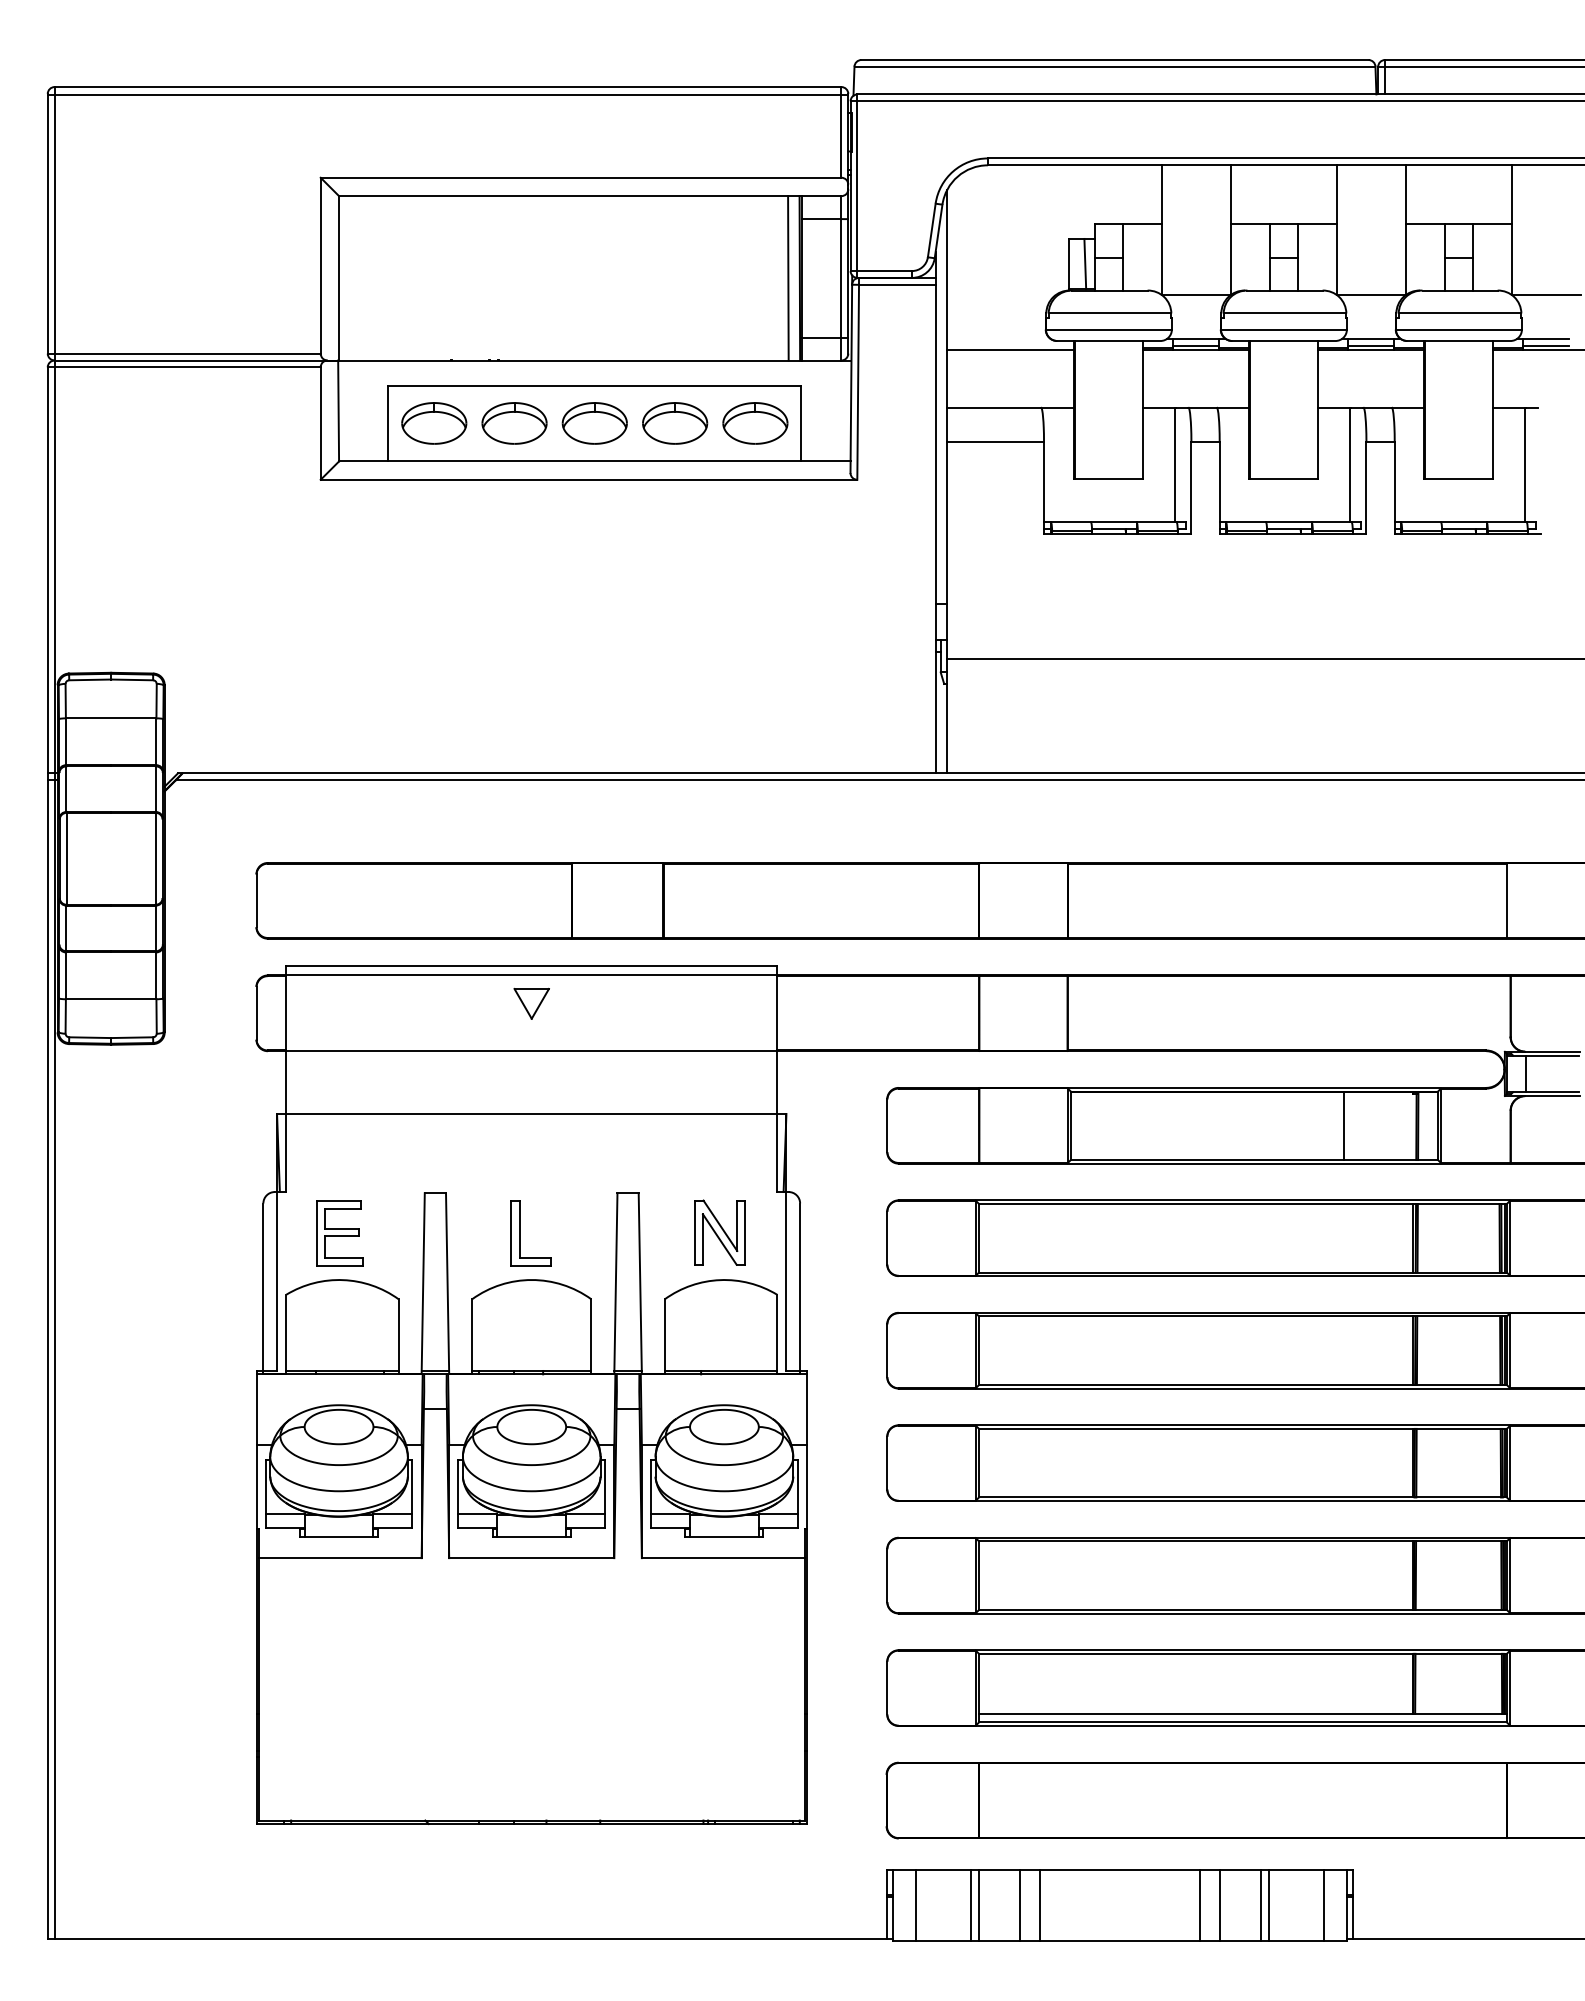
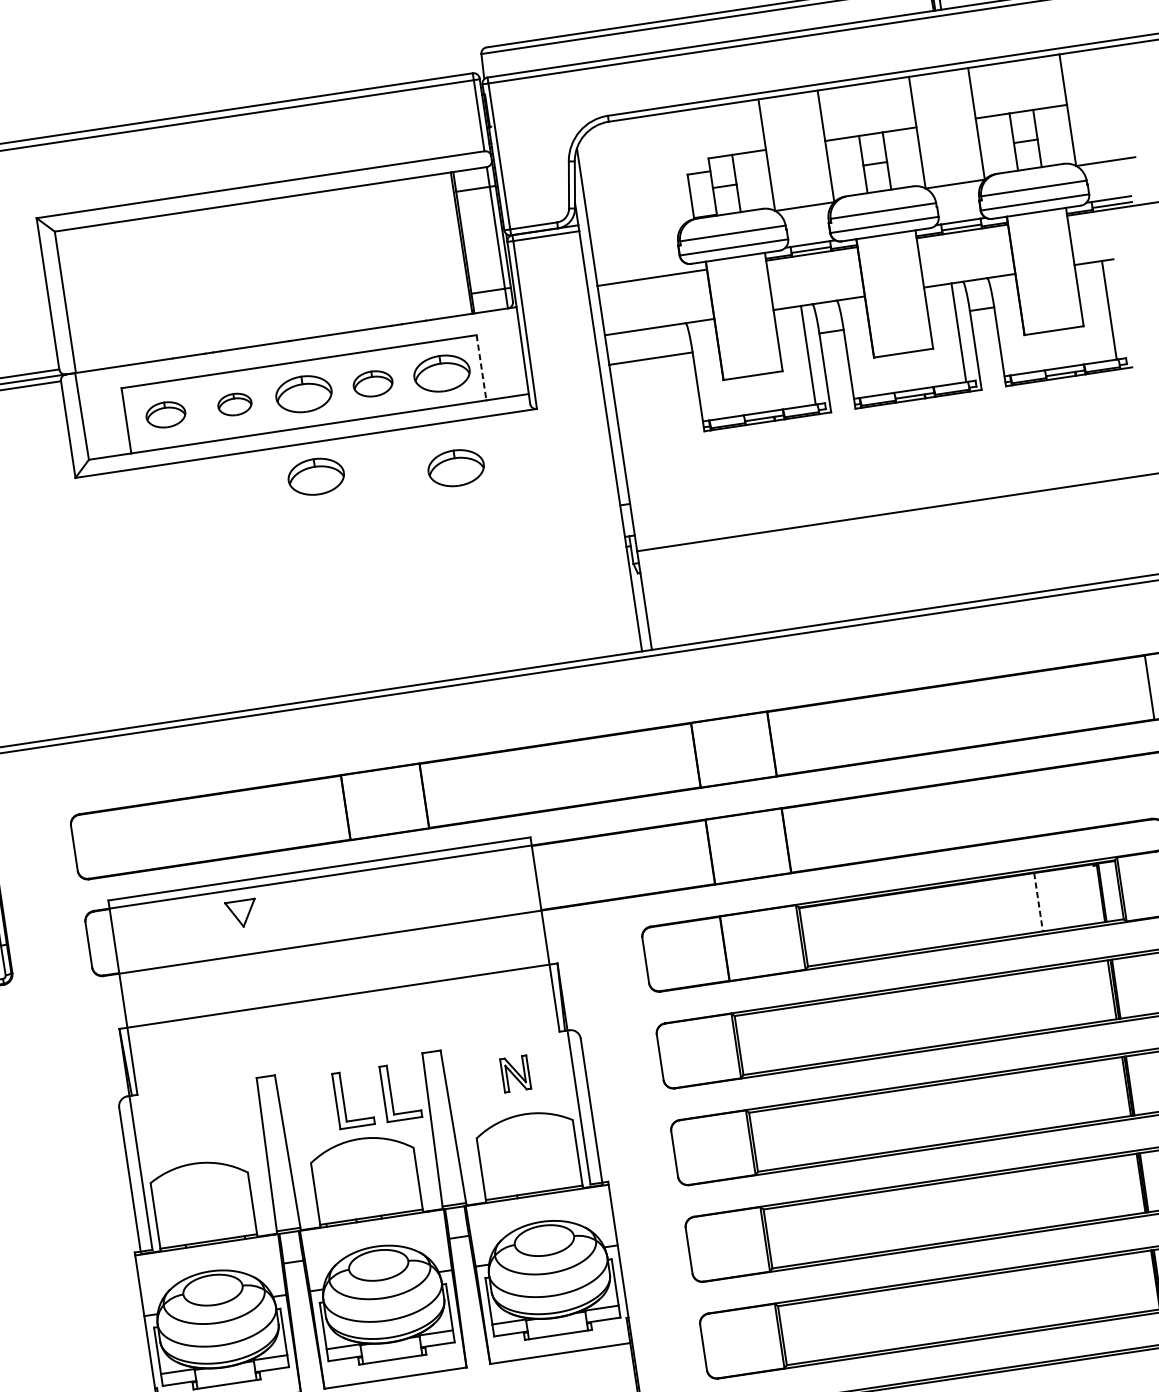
line: (1085, 263) -> (705, 193), removed
line: (788, 278) -> (451, 244), removed
part: (434, 423) -> (166, 414), size x0.7
part: (514, 423) -> (234, 404), size x0.6
part: (675, 423) -> (373, 383), size x0.7
line: (801, 423) -> (481, 367), solid -> dashed
part: (594, 519) -> (316, 476), added
part: (755, 533) -> (456, 468), added
part: (531, 1003) -> (241, 913), moved
line: (1344, 1126) -> (1039, 902), solid -> dashed
part: (719, 1232) -> (515, 1073), size x0.6
part: (339, 1233) -> (188, 1123), removed
part: (575, 1233) -> (391, 1093), added

